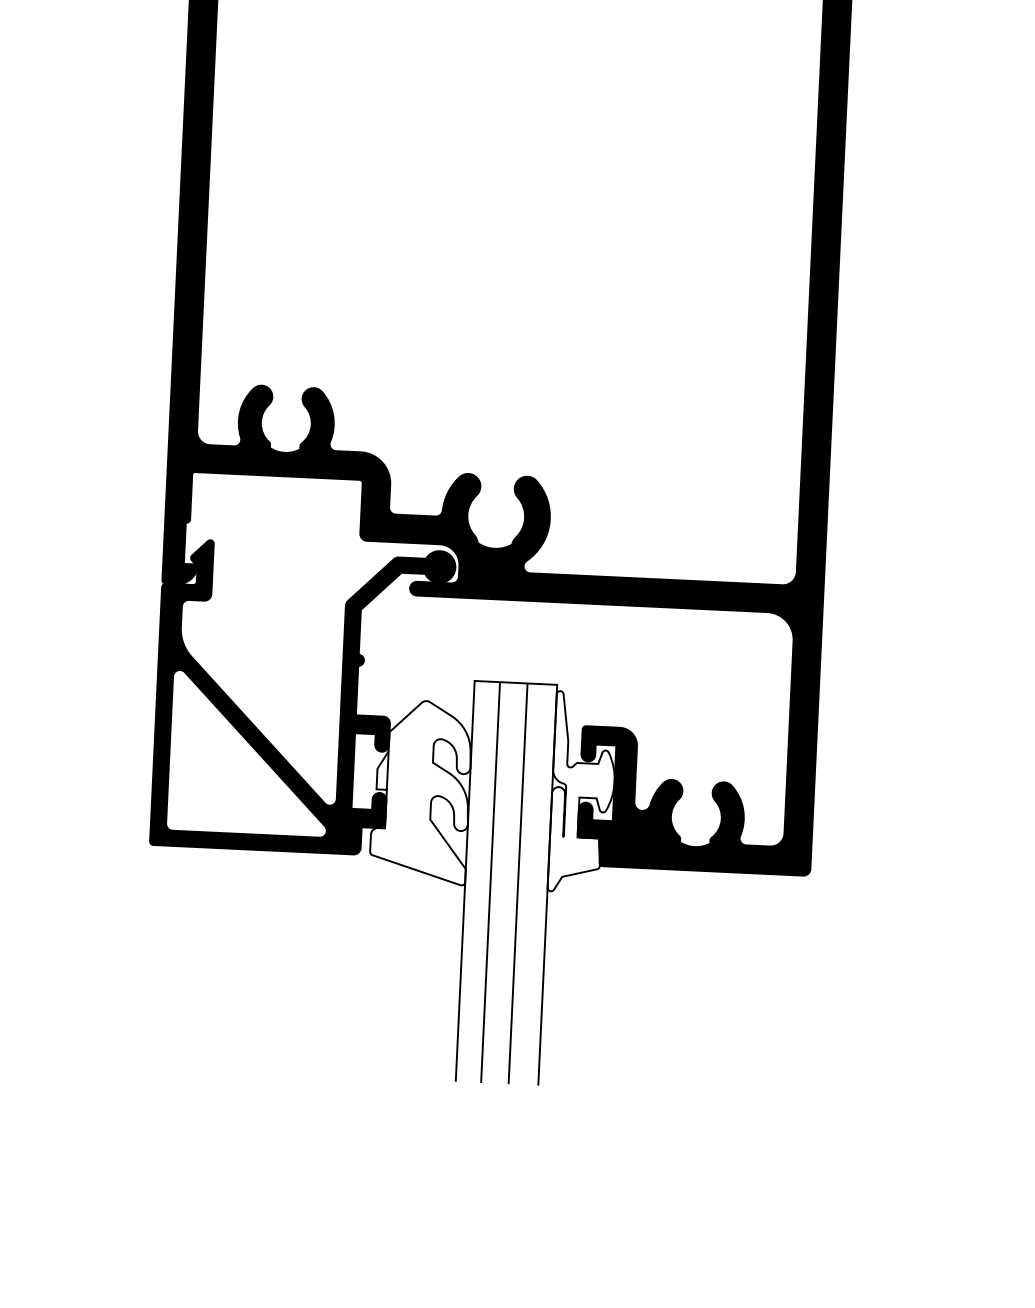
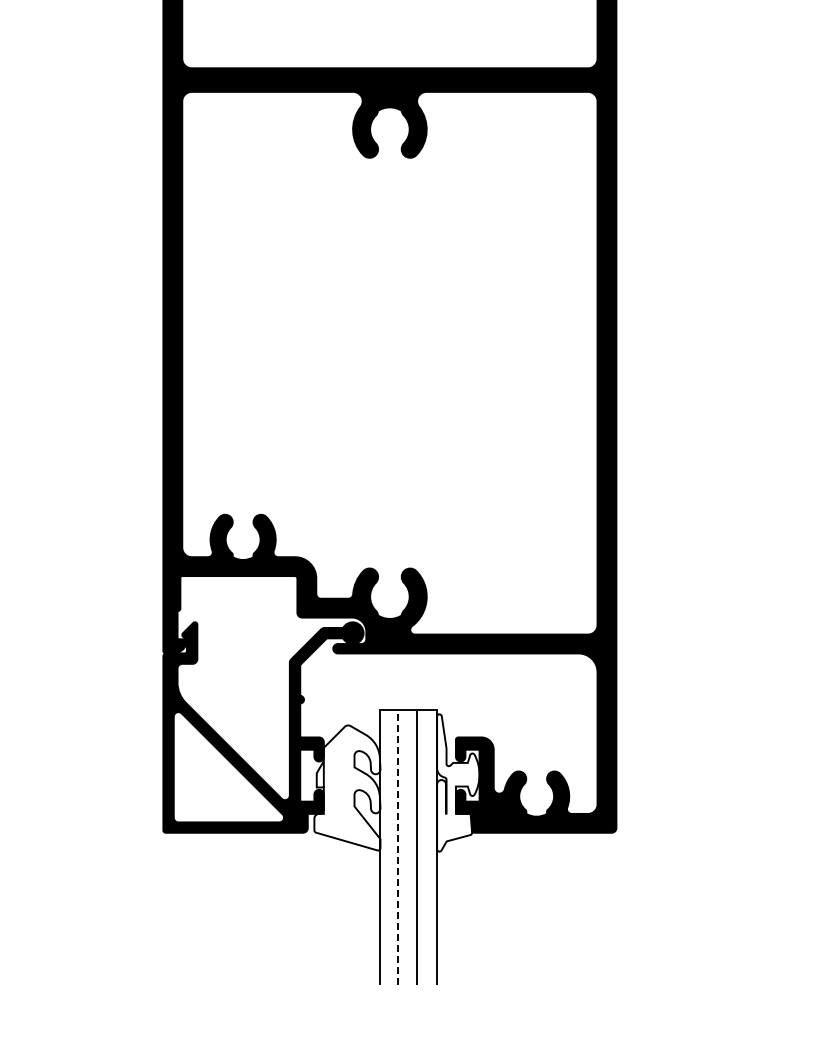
line: (490, 882) -> (397, 847), solid -> dashed

